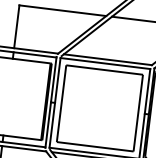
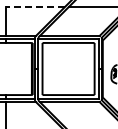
line: (62, 10) -> (35, 6), solid -> dashed

